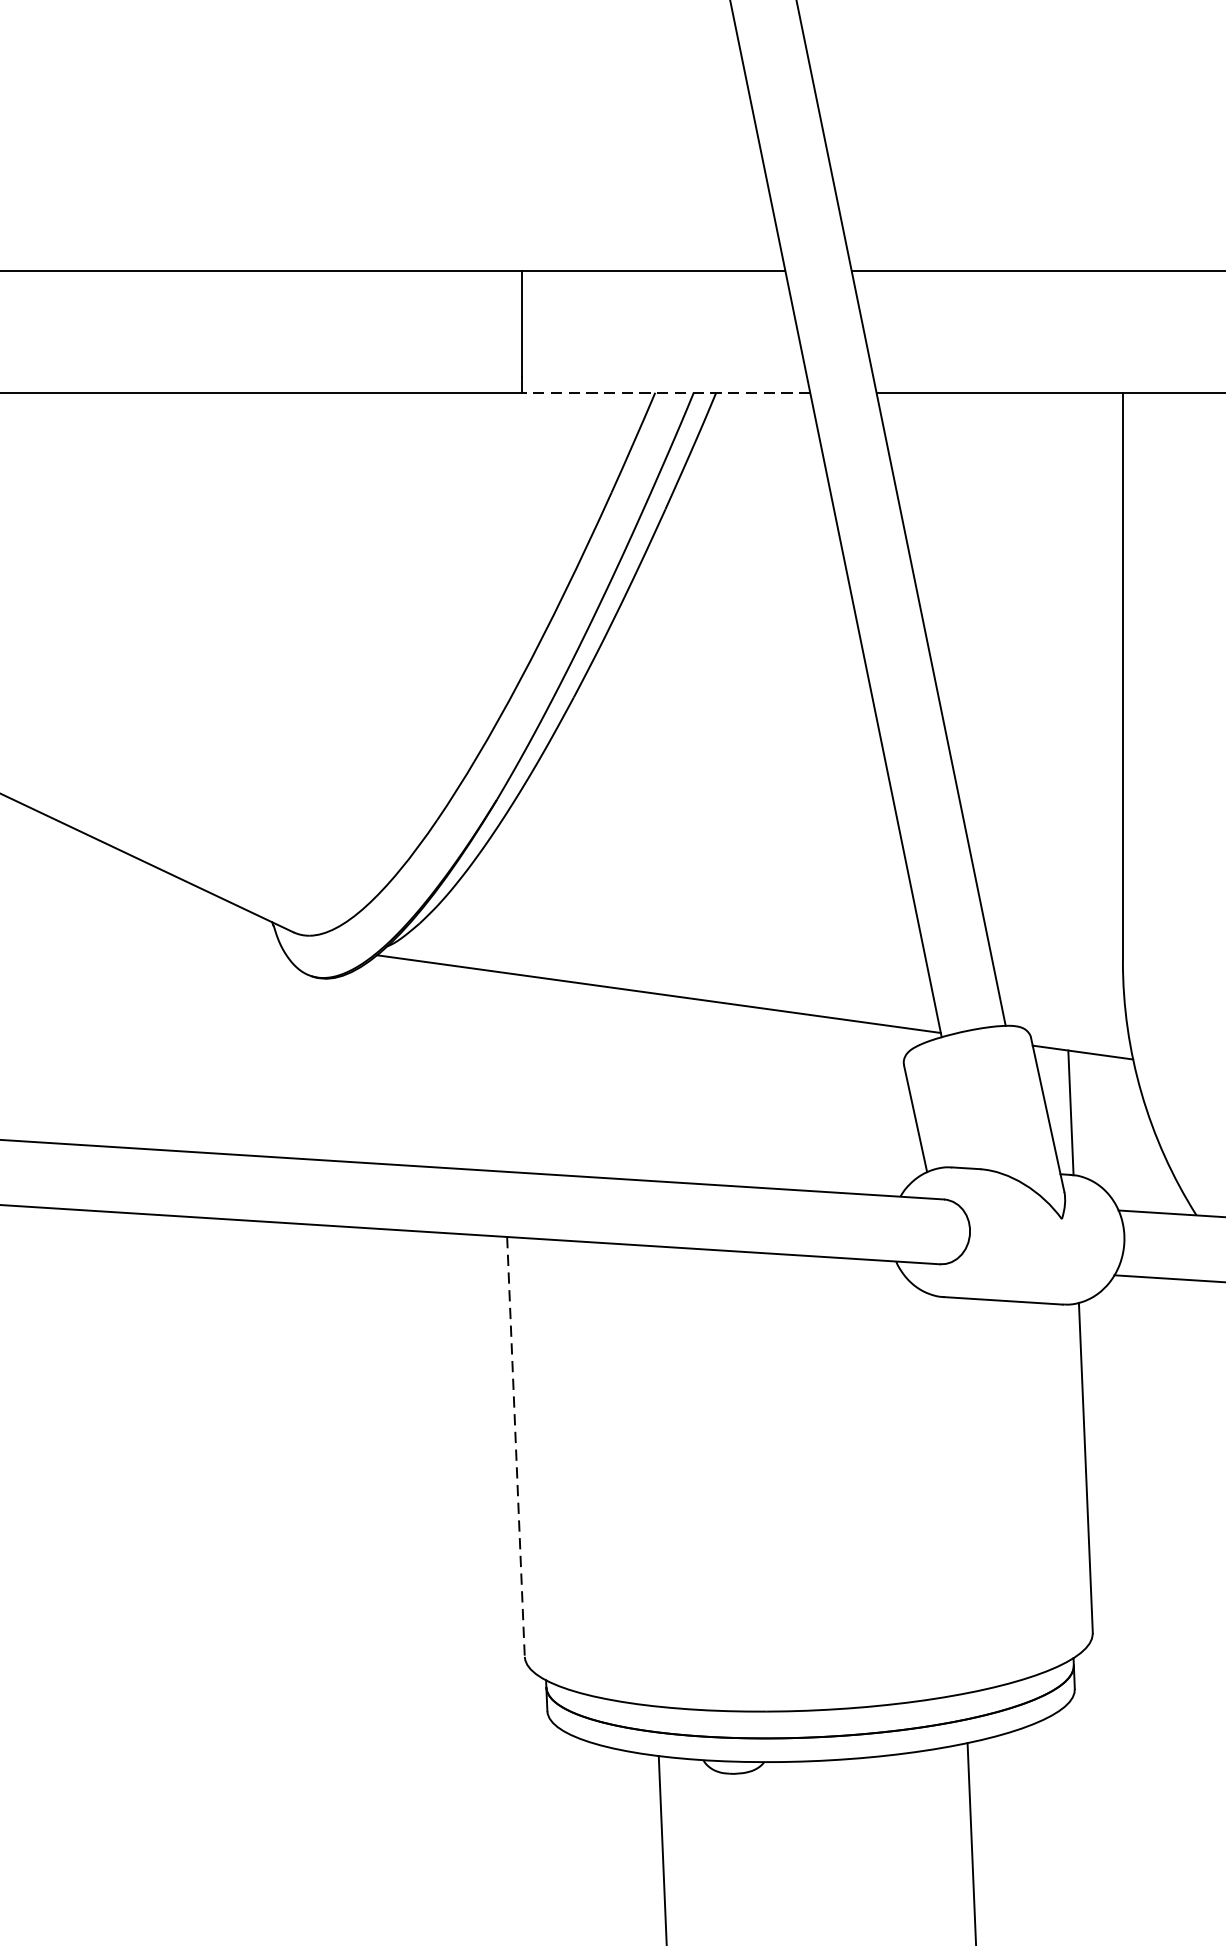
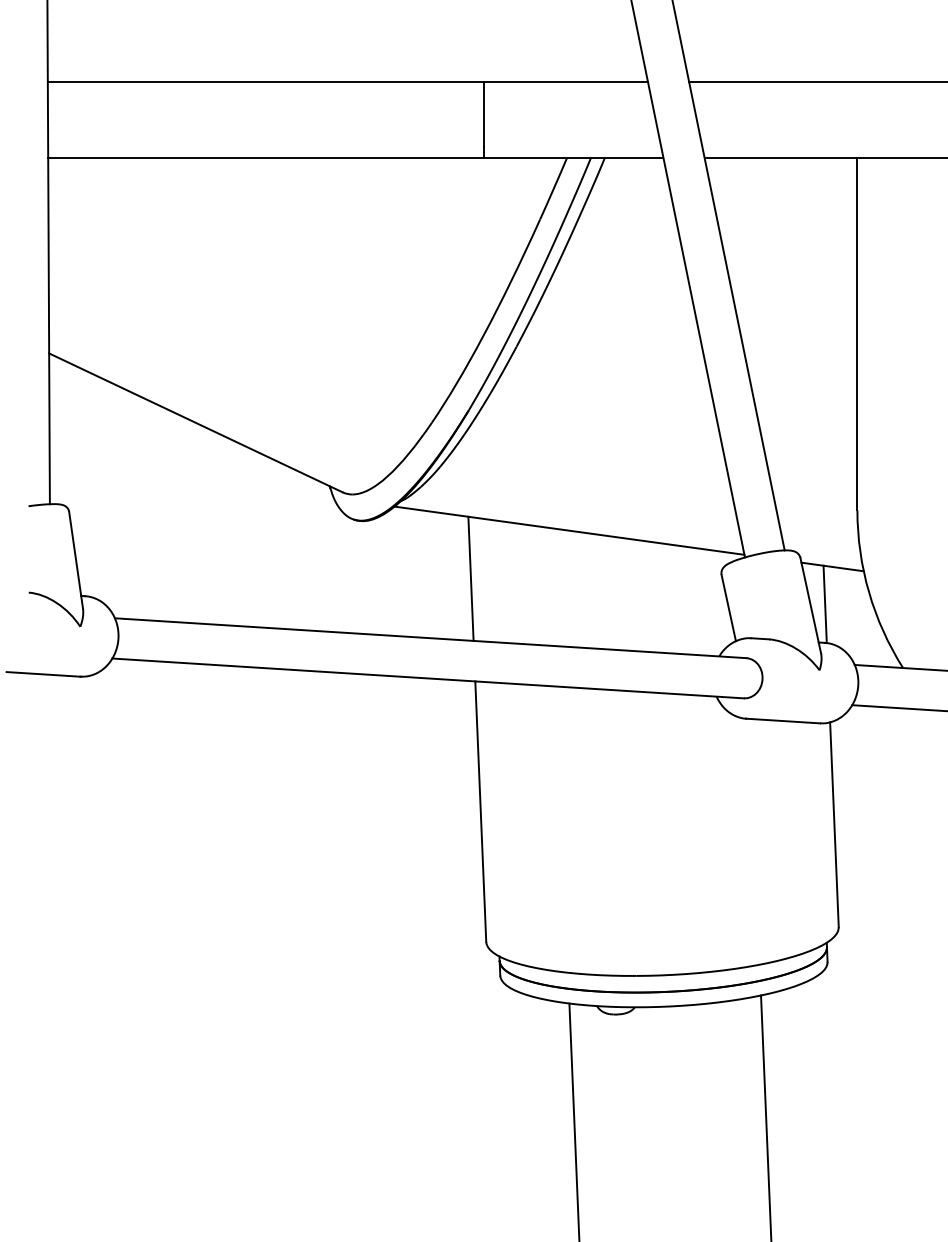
line: (665, 392) -> (573, 157), dashed -> solid
line: (499, 1071) -> (470, 578), added
line: (515, 1448) -> (480, 812), dashed -> solid

